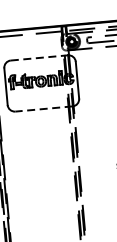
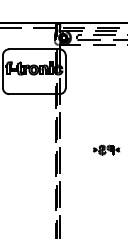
line: (39, 58) -> (34, 49), dashed -> solid
line: (43, 109) -> (33, 94), dashed -> solid

